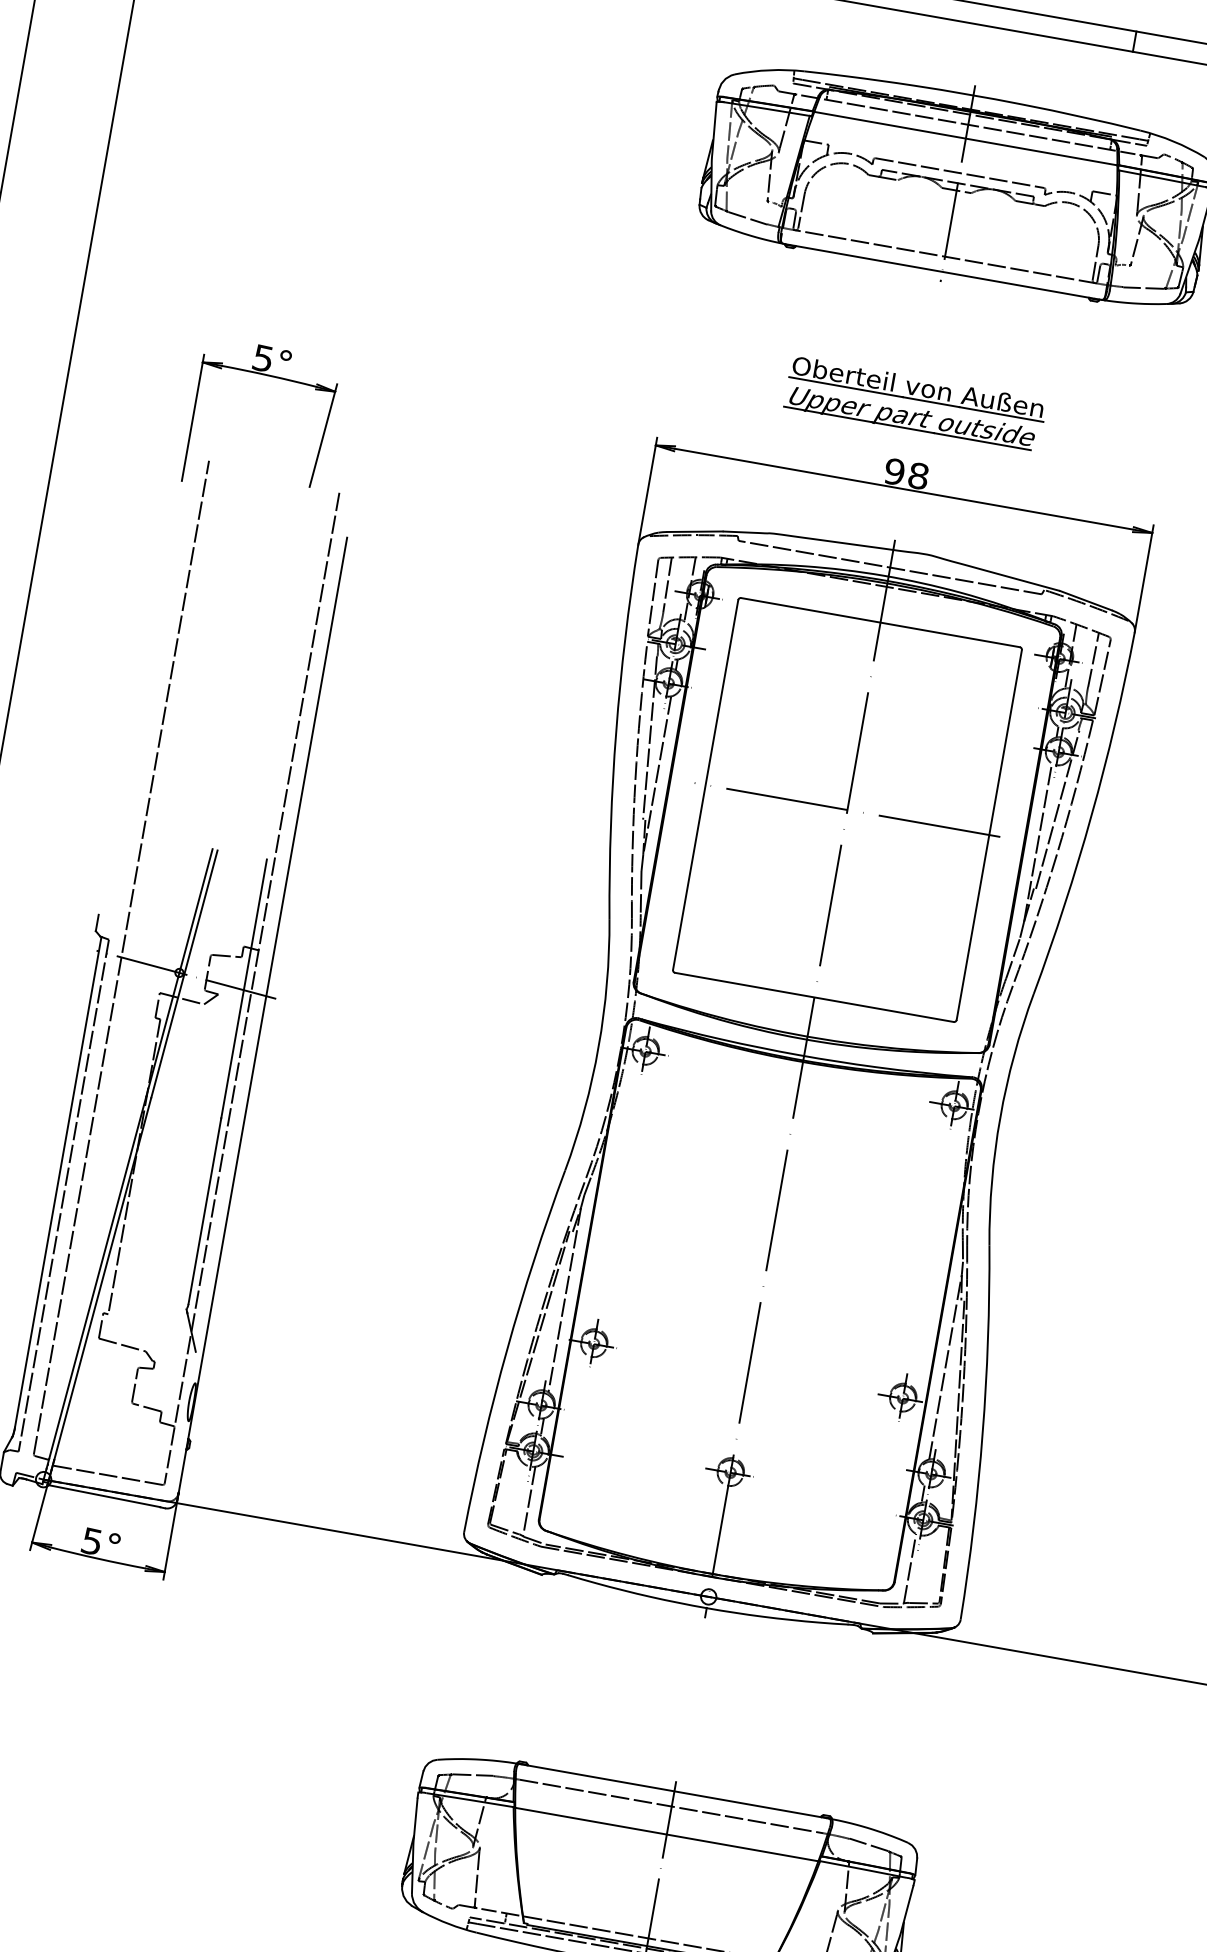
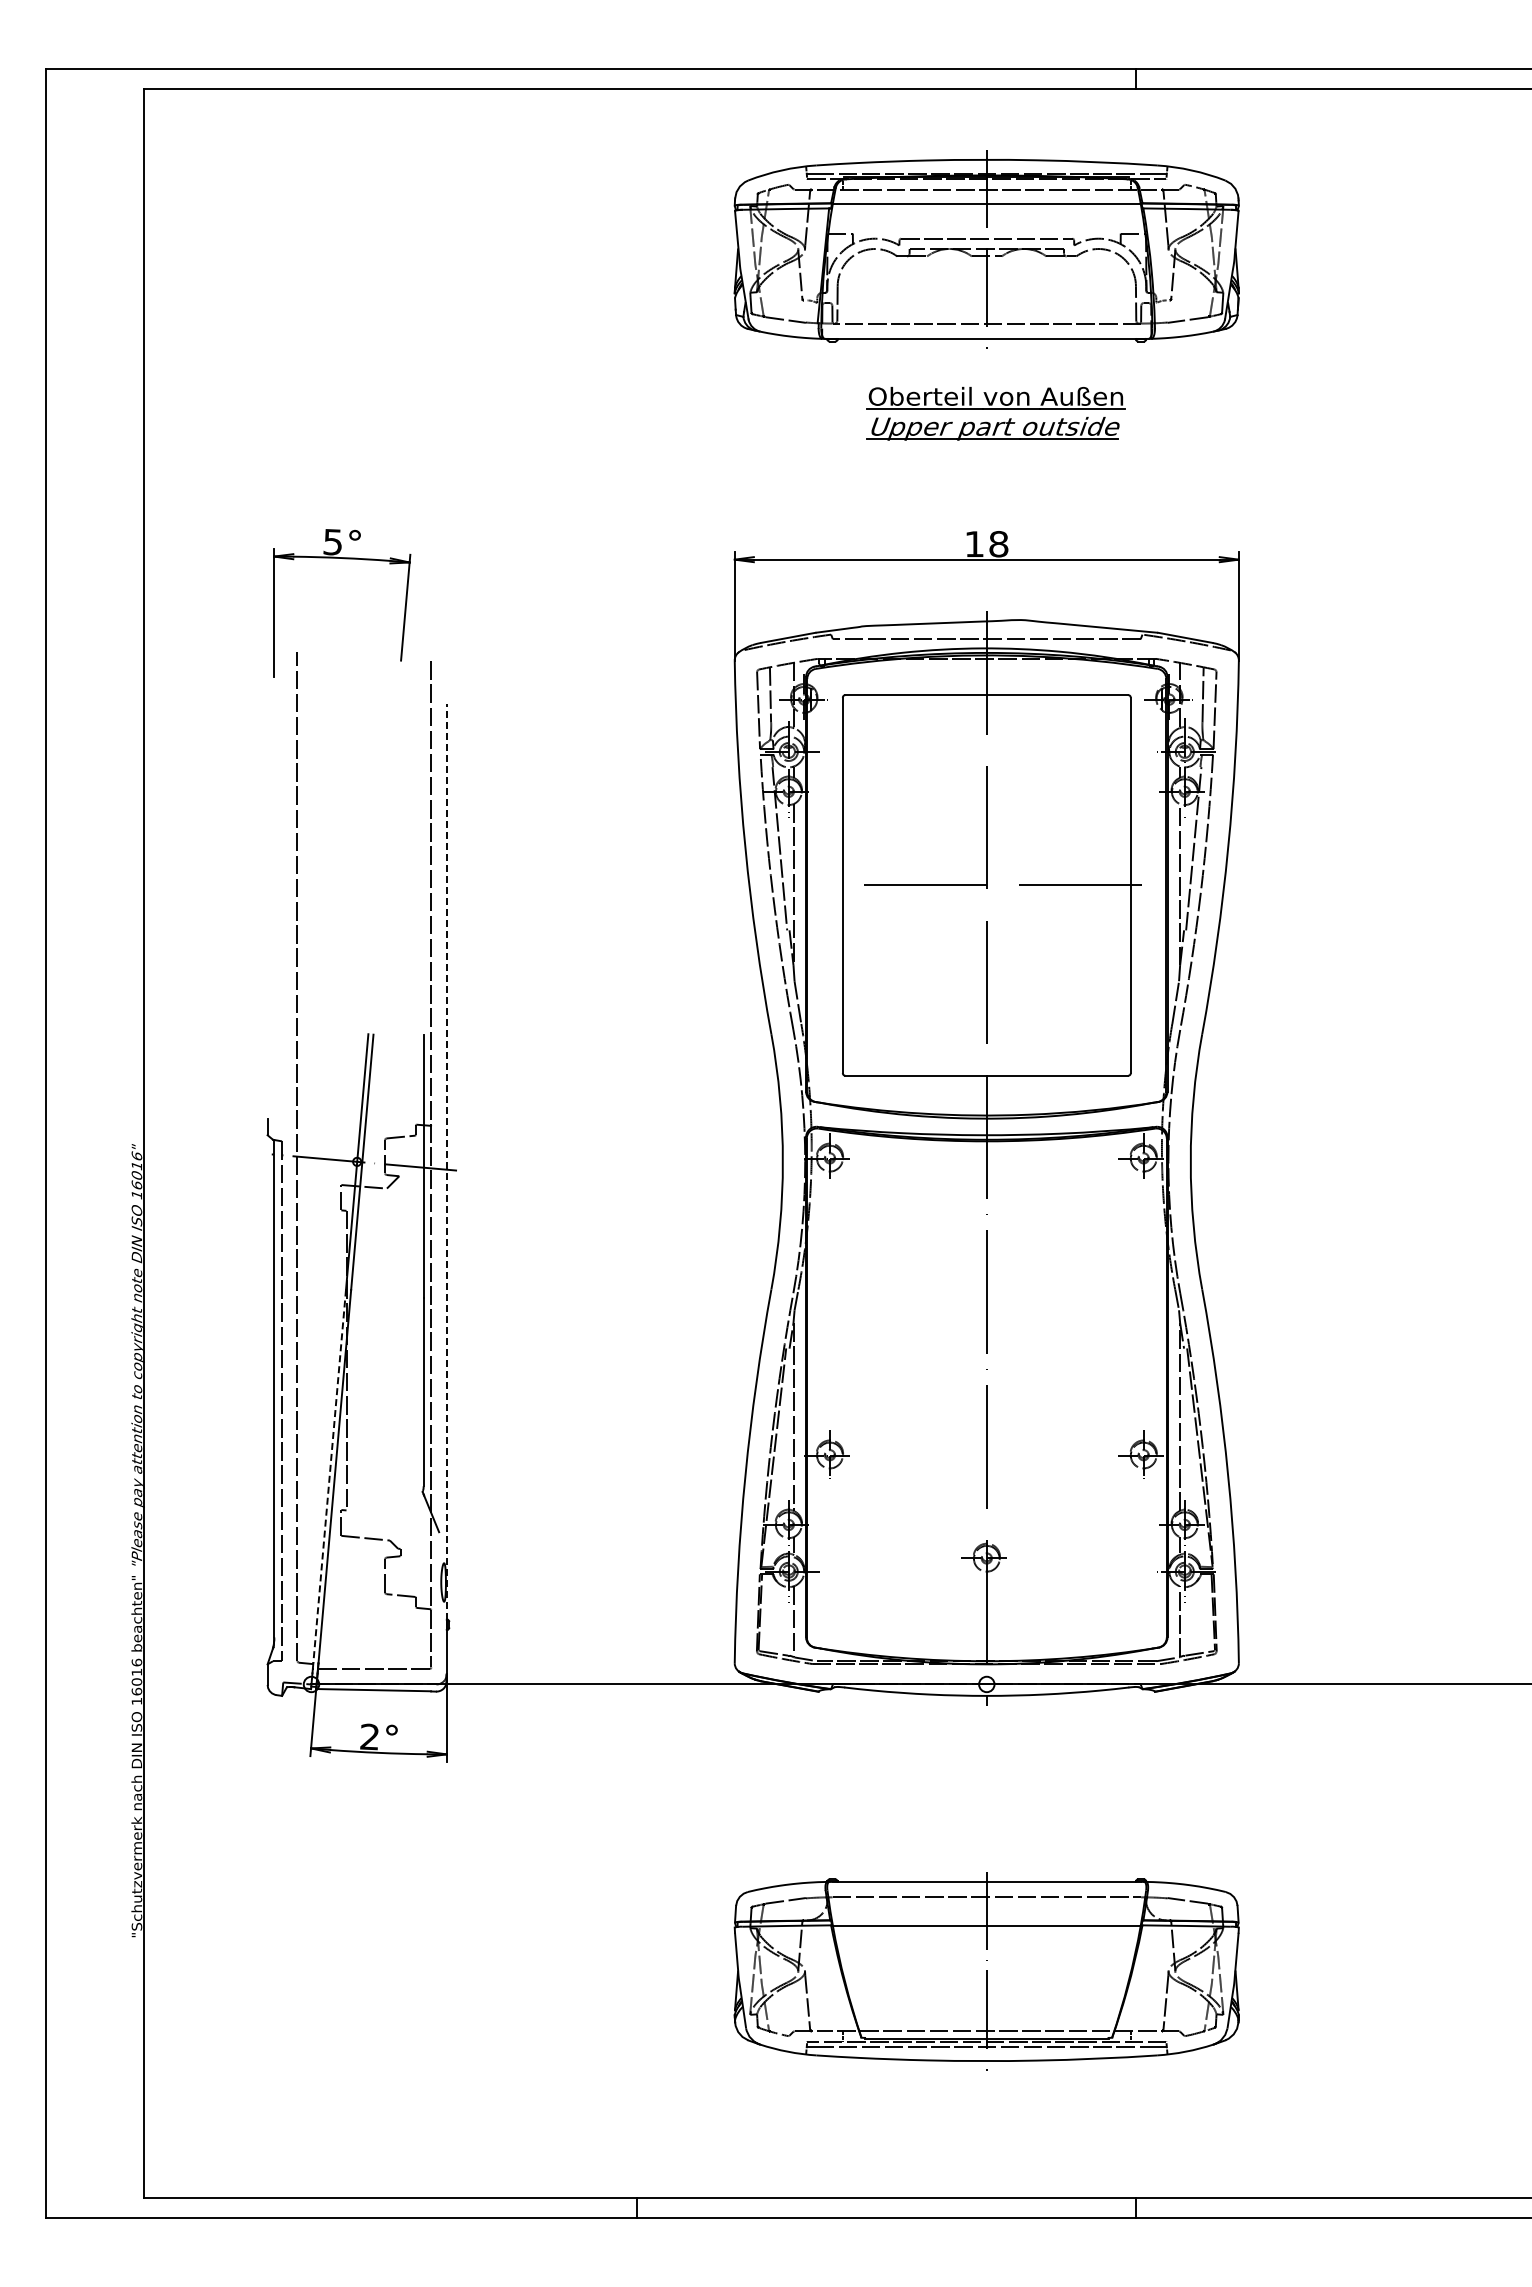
part: (914, 403) -> (995, 413), moved
text: (894, 472) -> (974, 544), 98 -> 18
line: (267, 988) -> (446, 1161), solid -> dashed
line: (97, 1277) -> (329, 1476), solid -> dashed
text: (91, 1540) -> (369, 1736), 5° -> 2°

